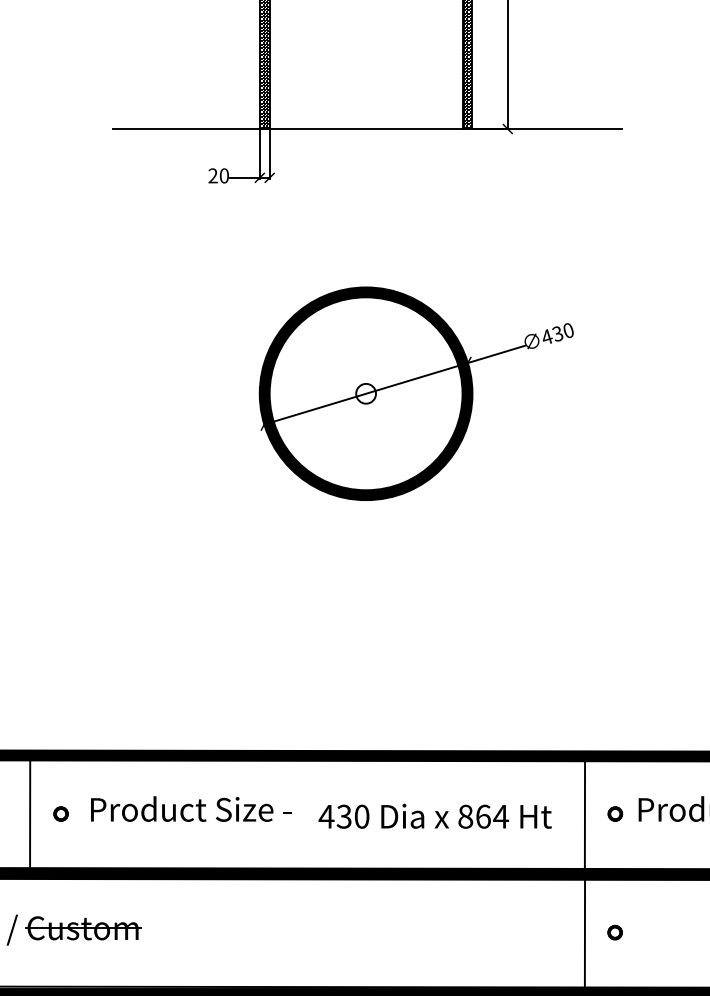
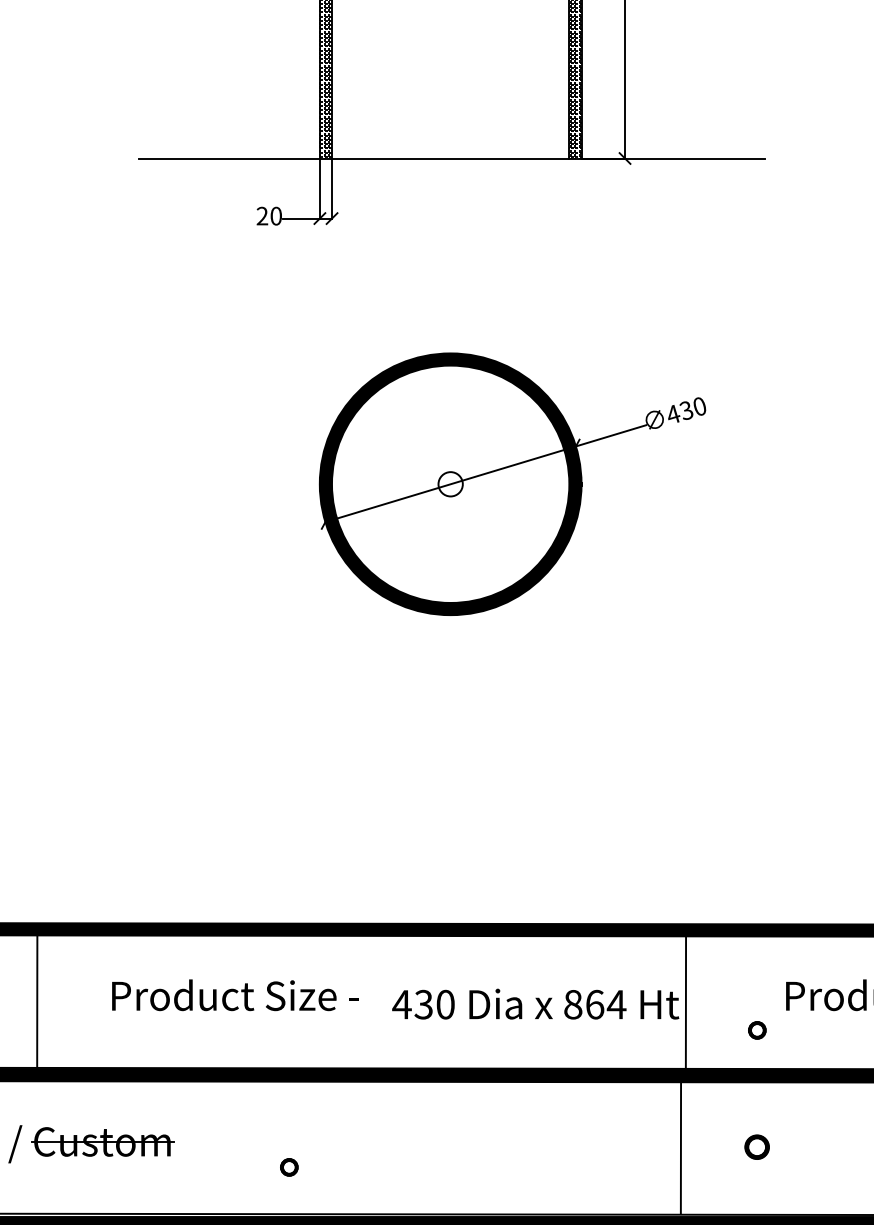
part: (61, 814) -> (289, 1167), moved
line: (584, 814) -> (685, 1001), moved
part: (615, 814) -> (757, 1030), moved
line: (584, 932) -> (680, 1147), moved
part: (614, 932) -> (756, 1147), size x1.4

